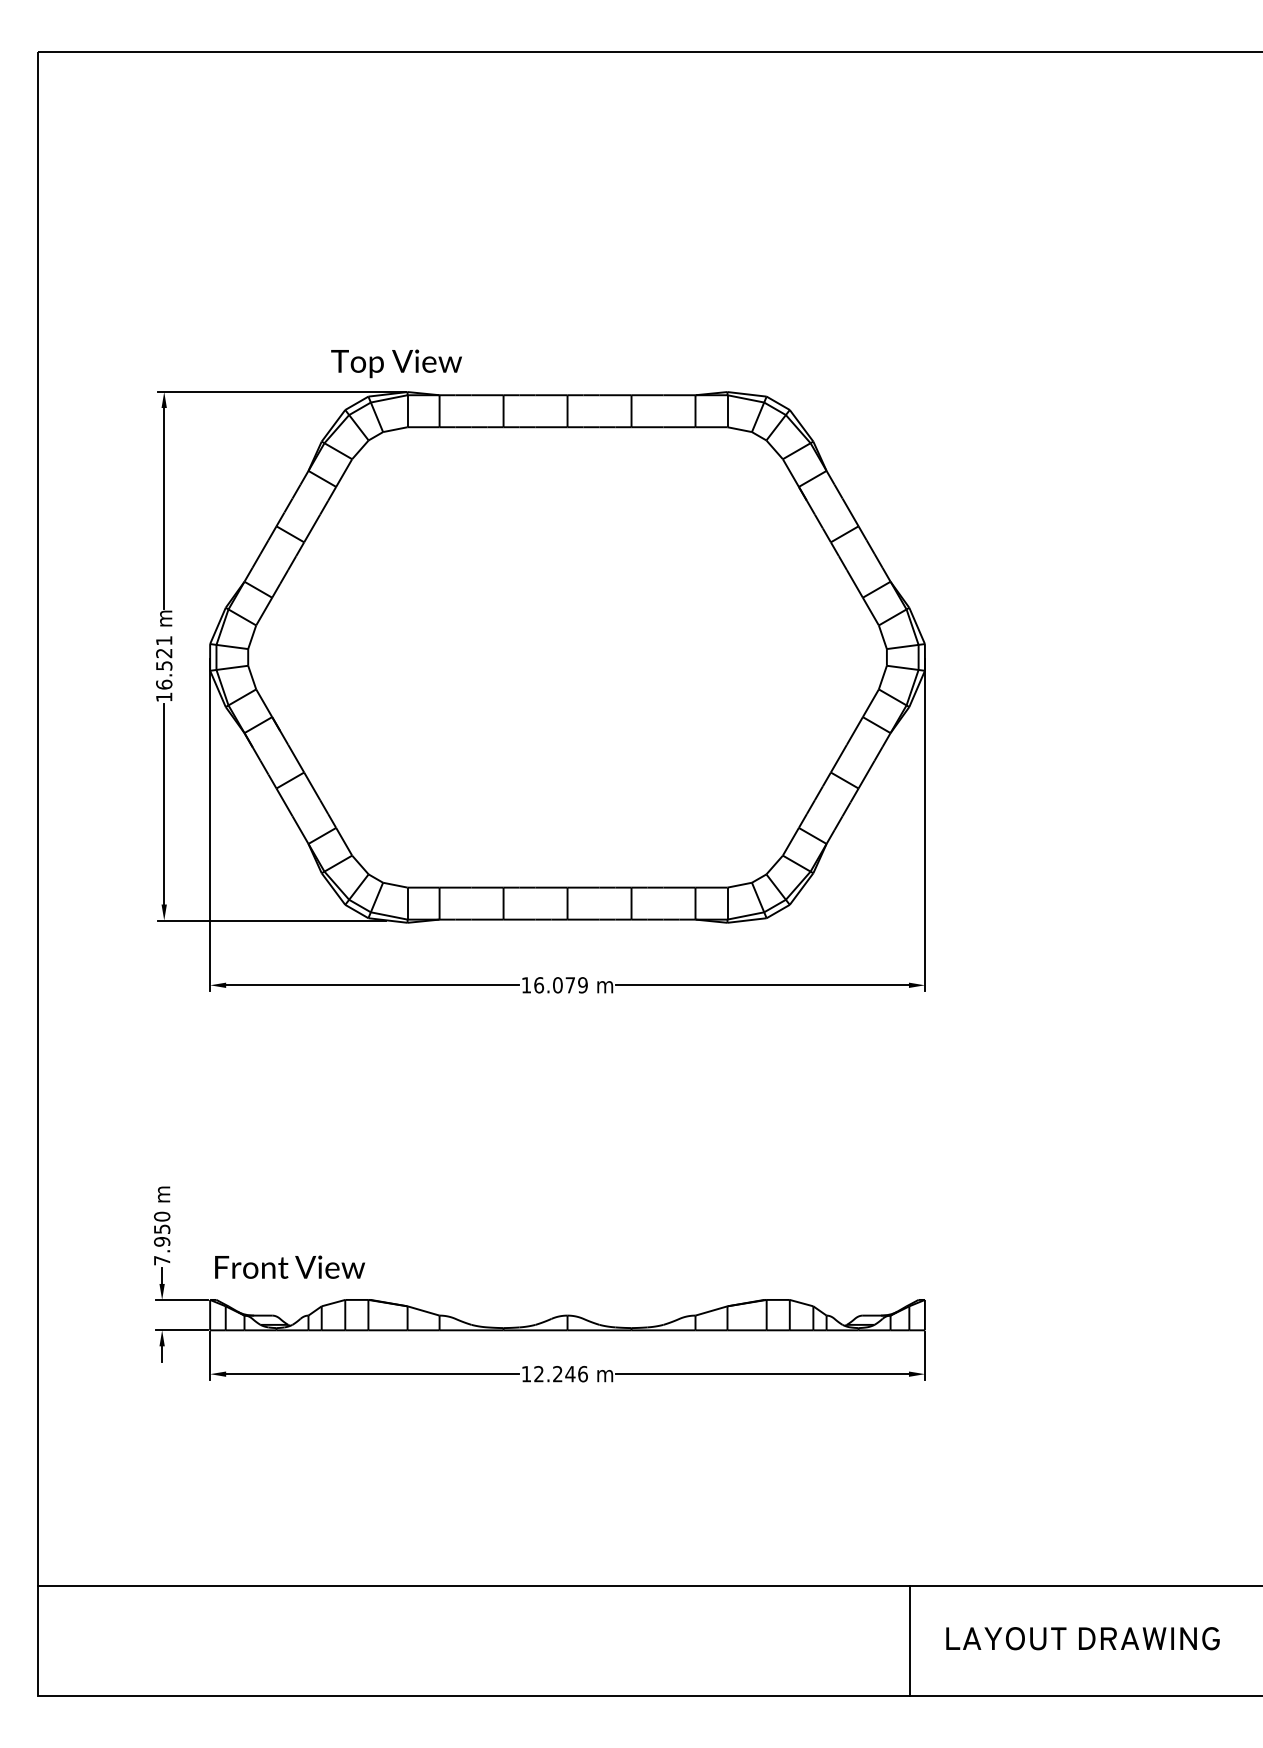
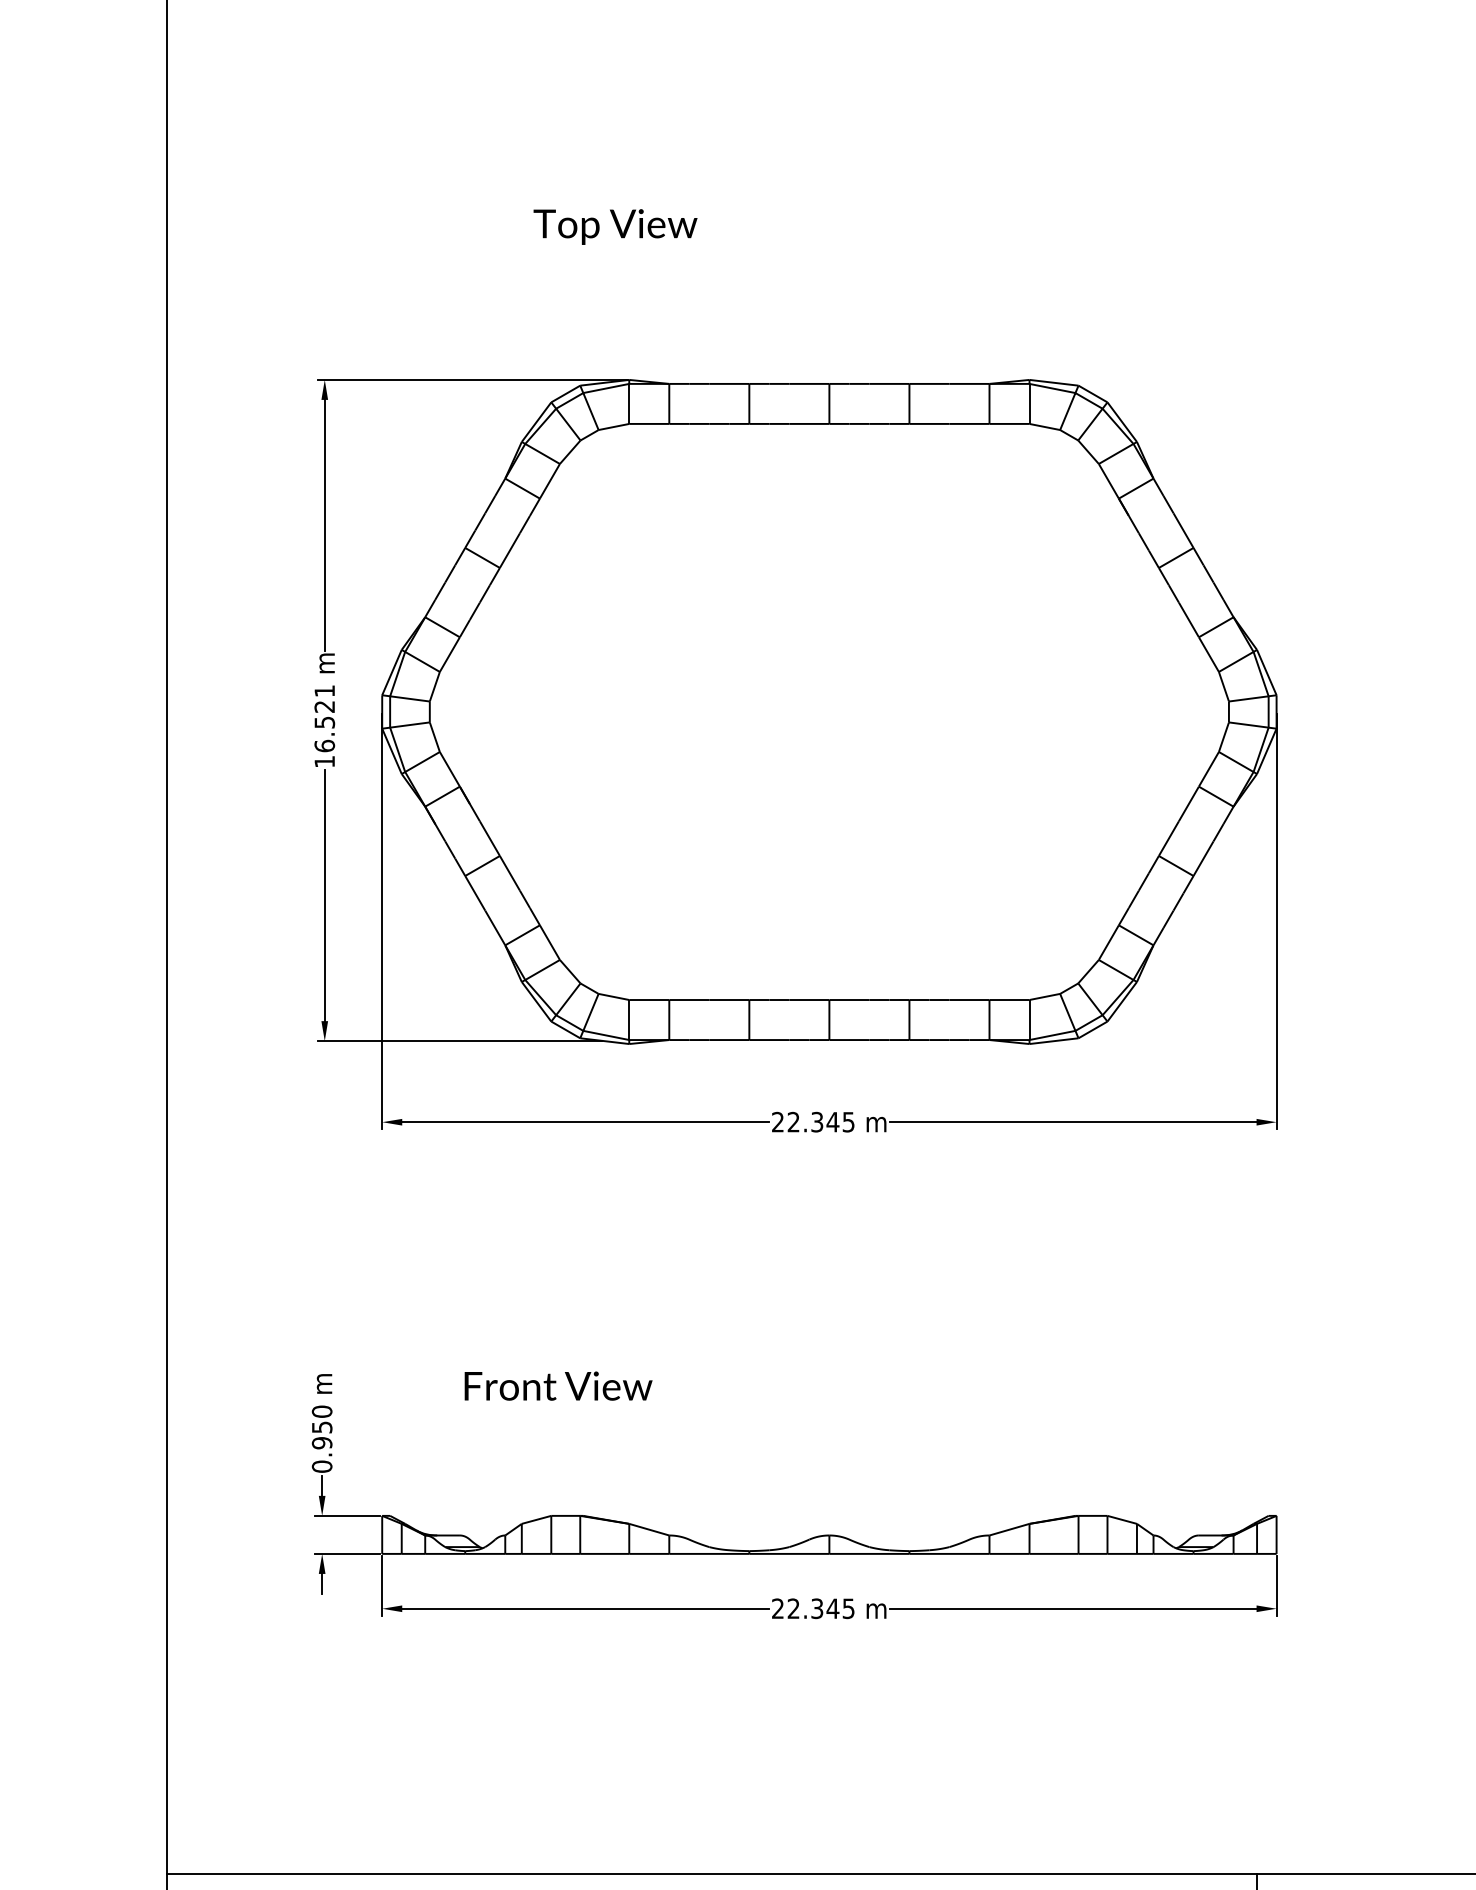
text: (396, 363) -> (615, 226), moved
text: (554, 985) -> (813, 1122), 16.079 -> 22.345
text: (162, 1260) -> (322, 1466), 7.950 -> 0.950
text: (289, 1266) -> (557, 1385), moved
text: (554, 1374) -> (813, 1609), 12.246 -> 22.345

